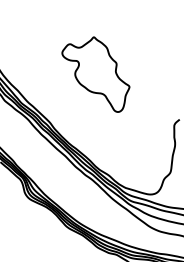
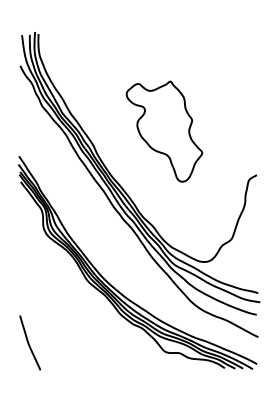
part: (97, 76) -> (164, 131), moved

